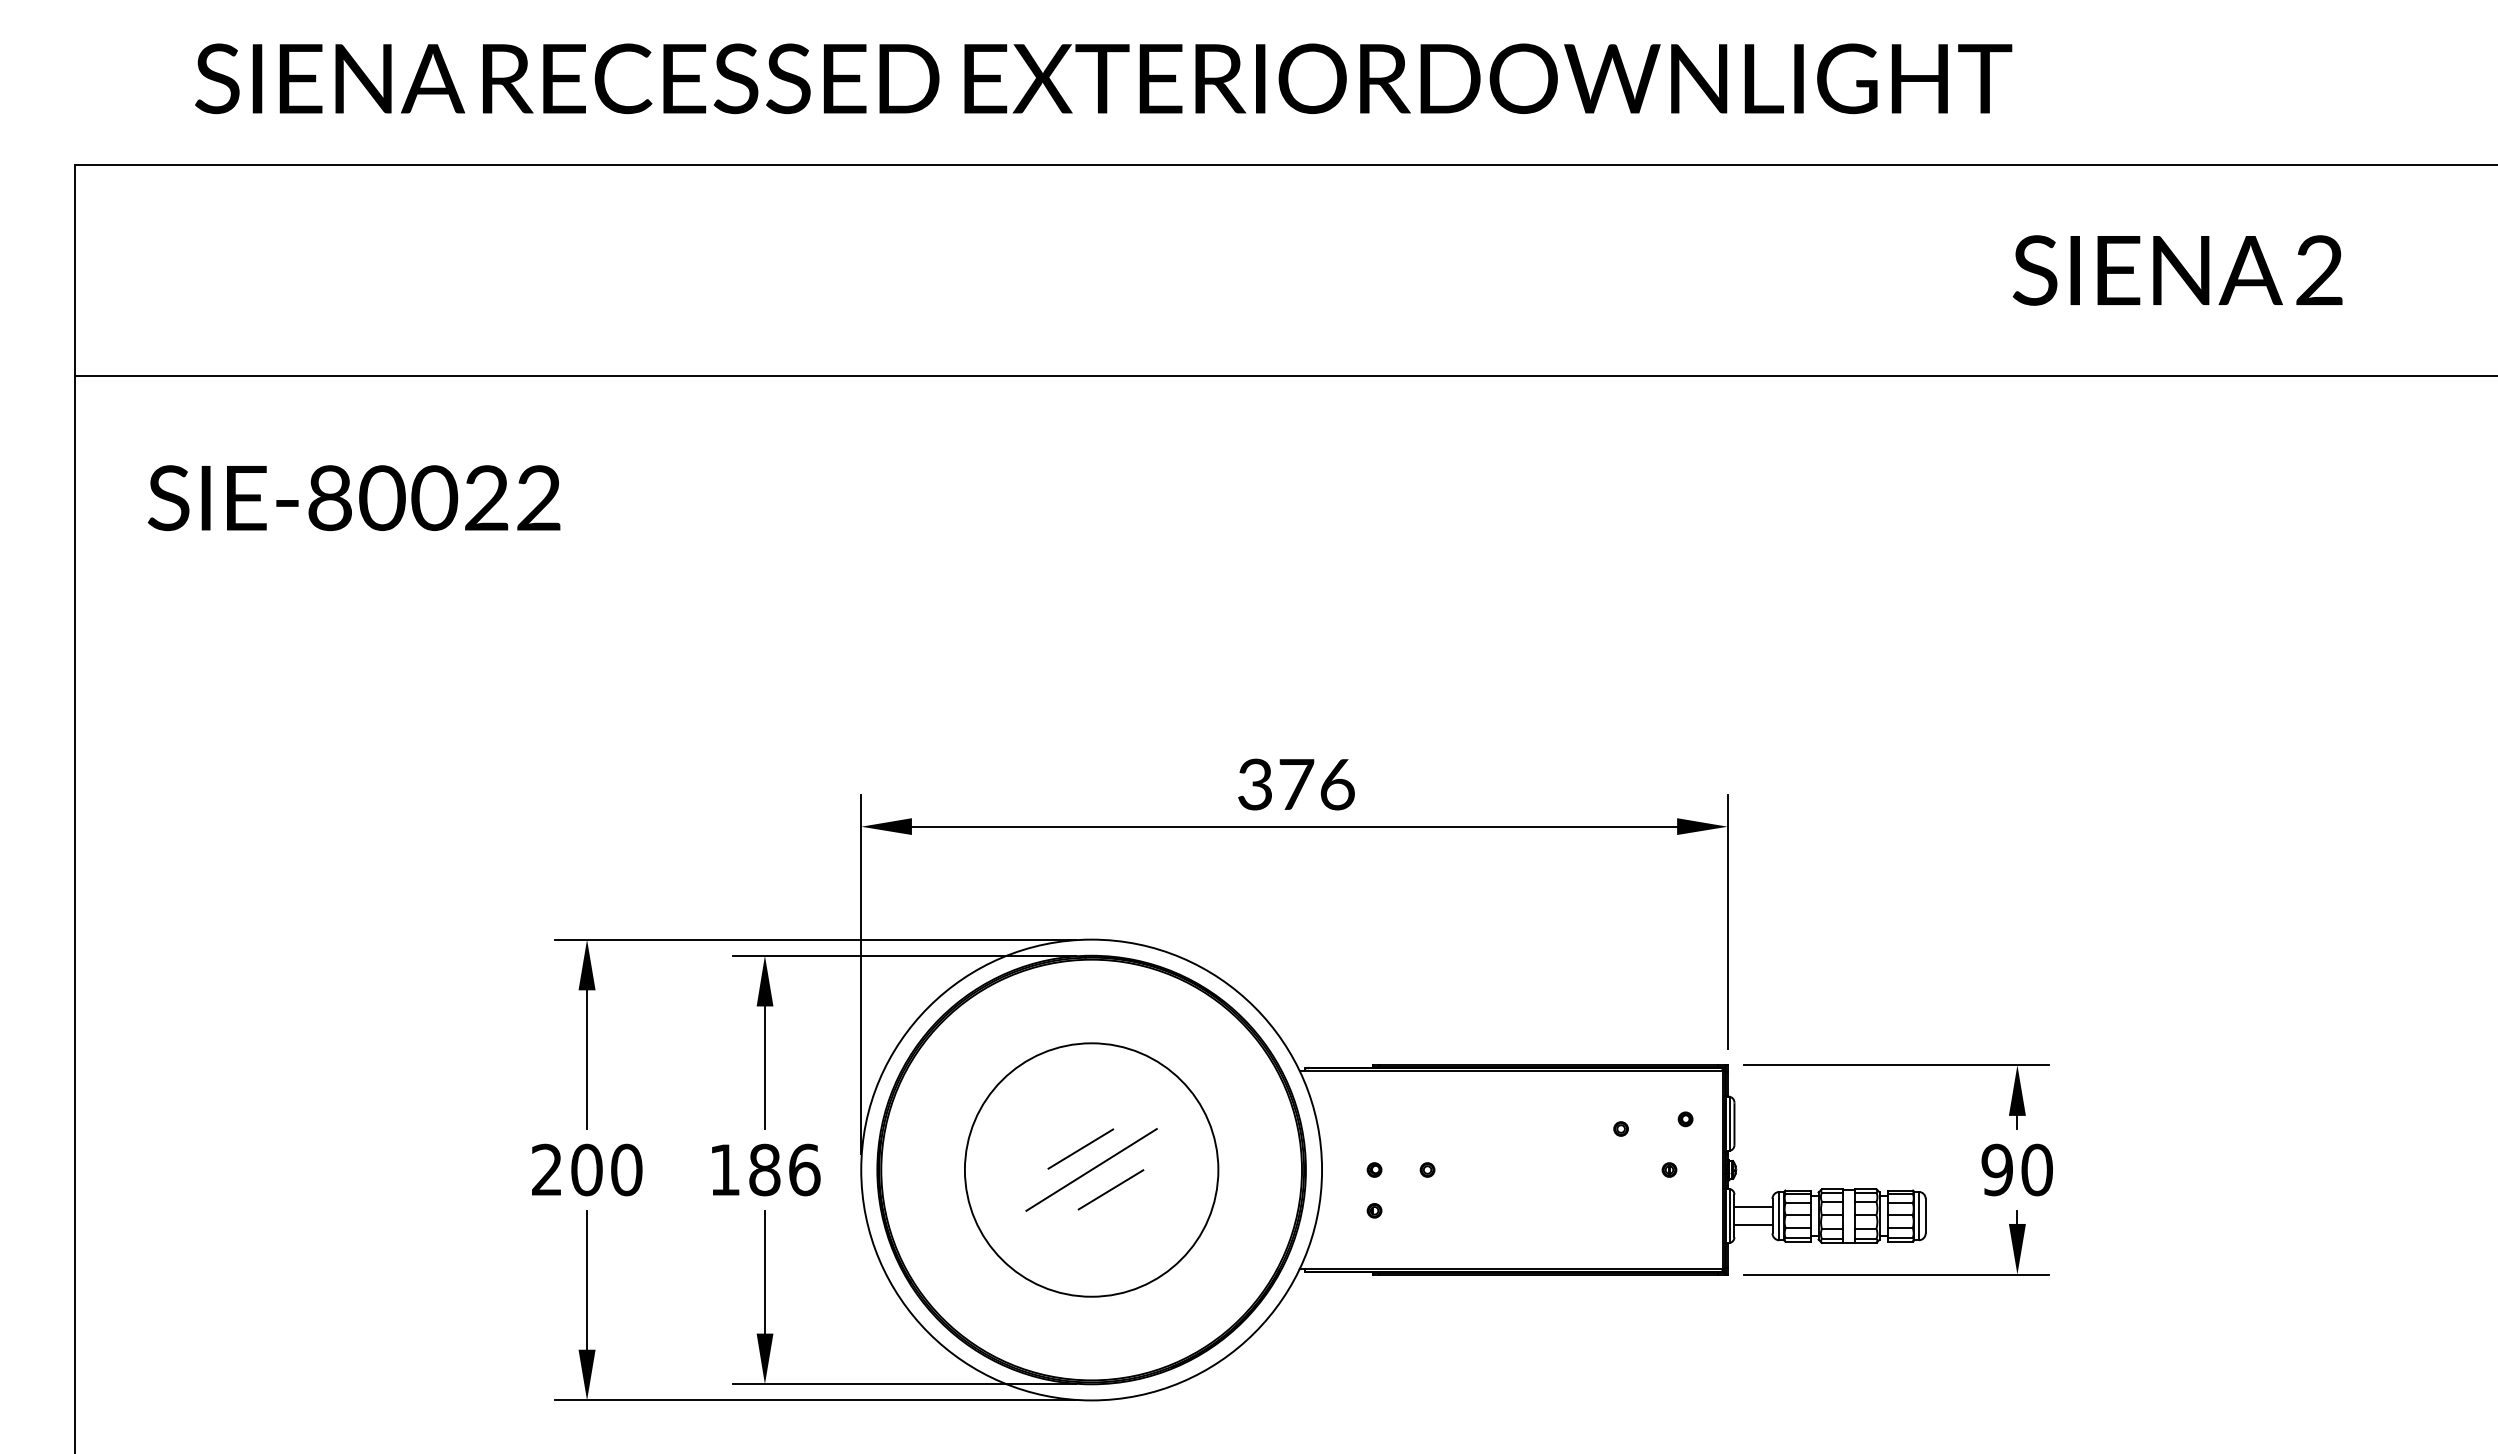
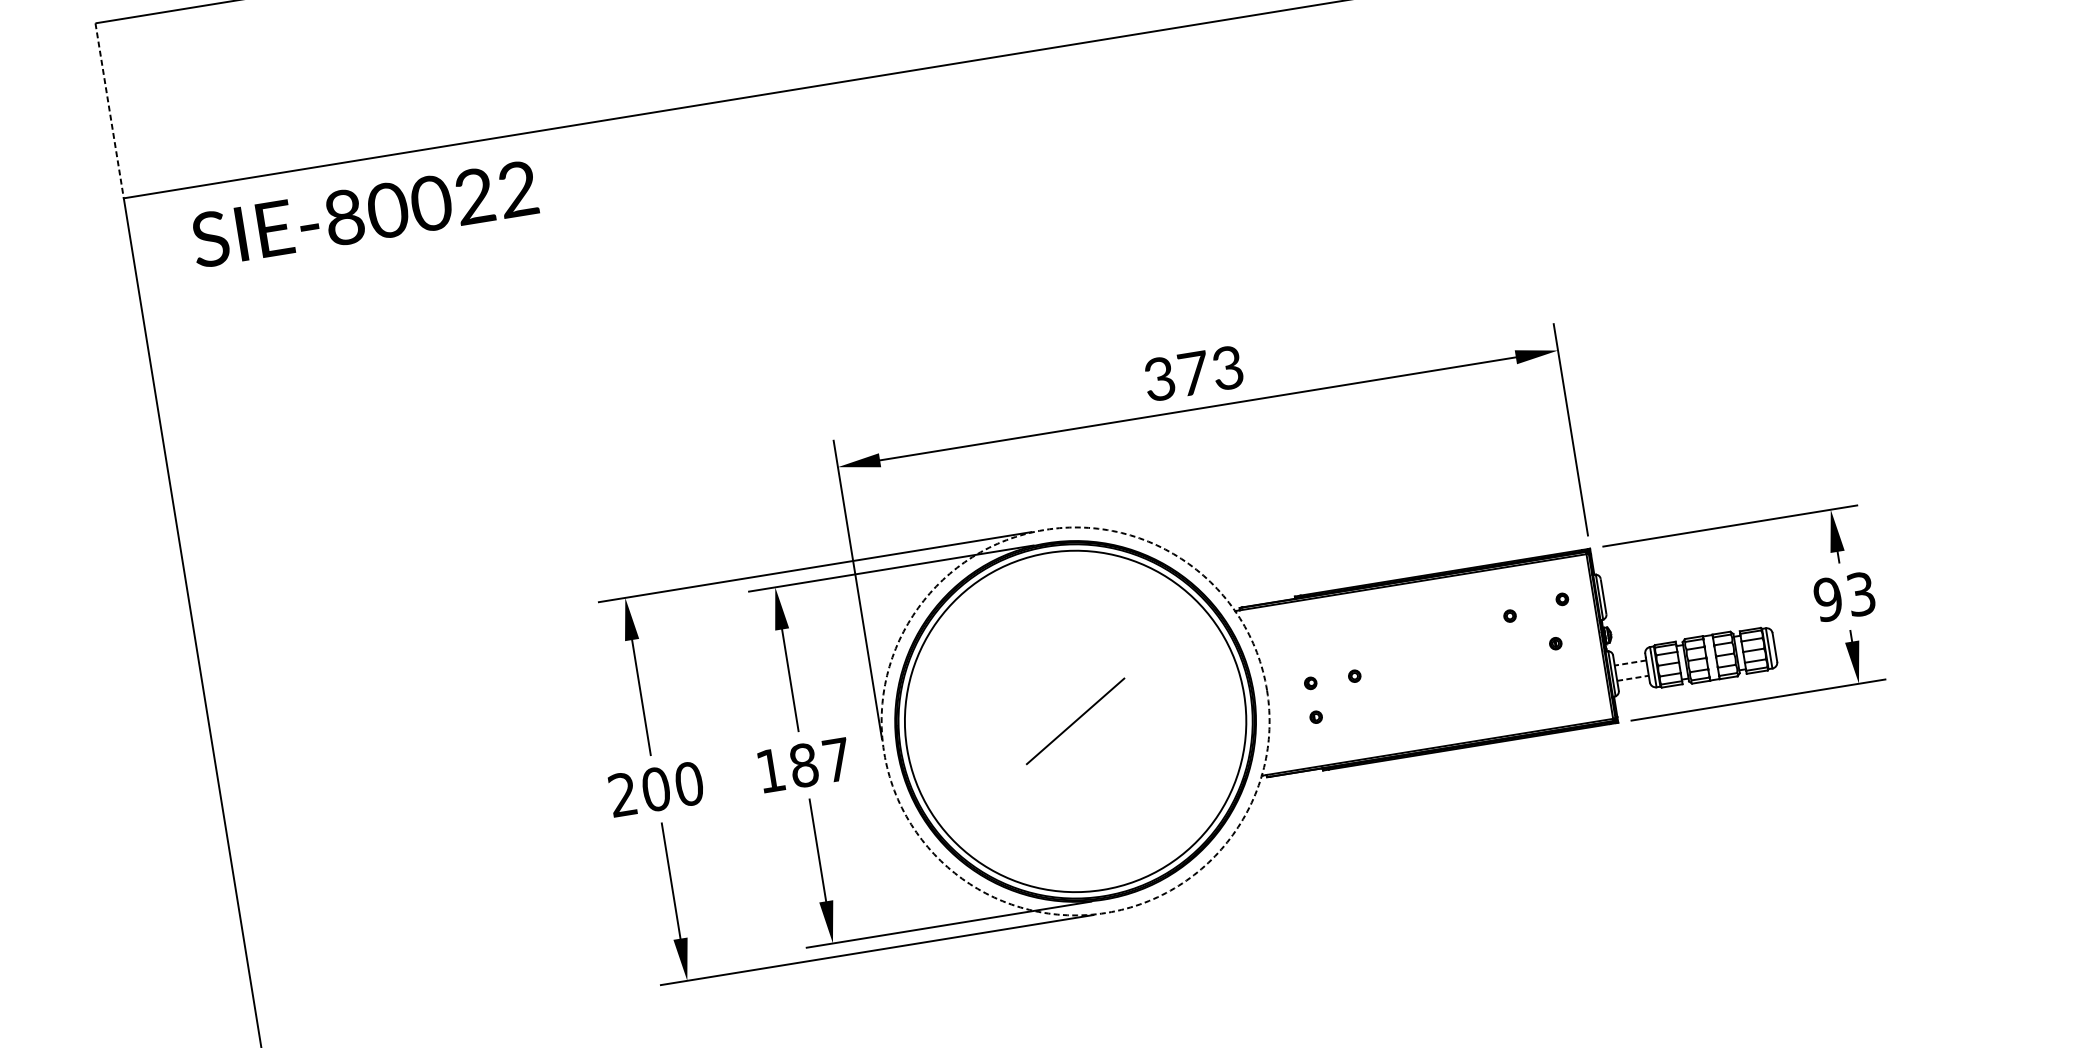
line: (74, 271) -> (109, 111), solid -> dashed
text: (353, 498) -> (364, 214), moved
text: (1337, 784) -> (1228, 367), 376 -> 373
line: (1080, 1148) -> (1063, 705), removed
text: (804, 1169) -> (836, 759), 186 -> 187
circle: (1091, 1169) -> (1075, 721), size x1.6
circle: (1091, 1169) -> (1075, 721), solid -> dashed
text: (2036, 1169) -> (1860, 593), 90 -> 93
line: (1110, 1189) -> (1093, 735), removed
line: (1753, 1206) -> (1630, 662), solid -> dashed
line: (1753, 1225) -> (1633, 678), solid -> dashed

